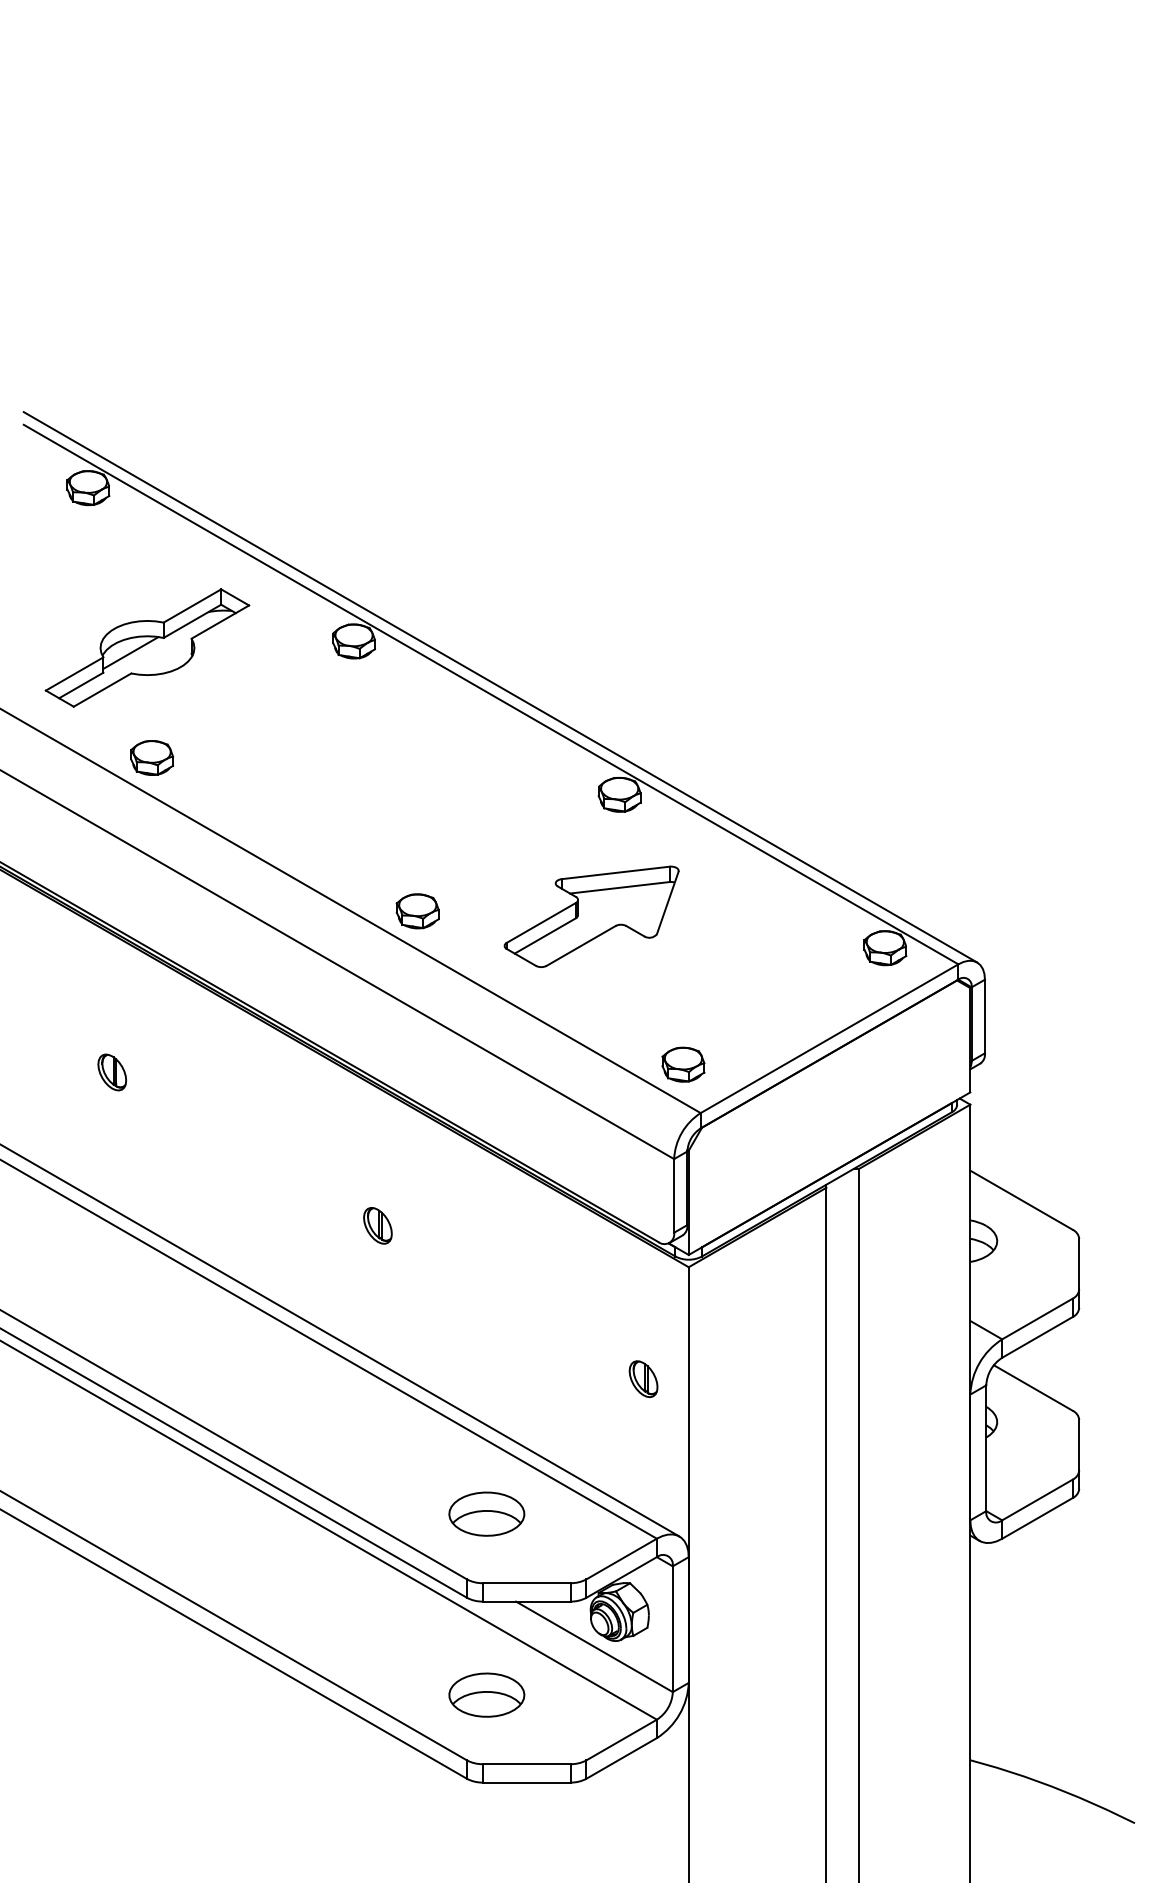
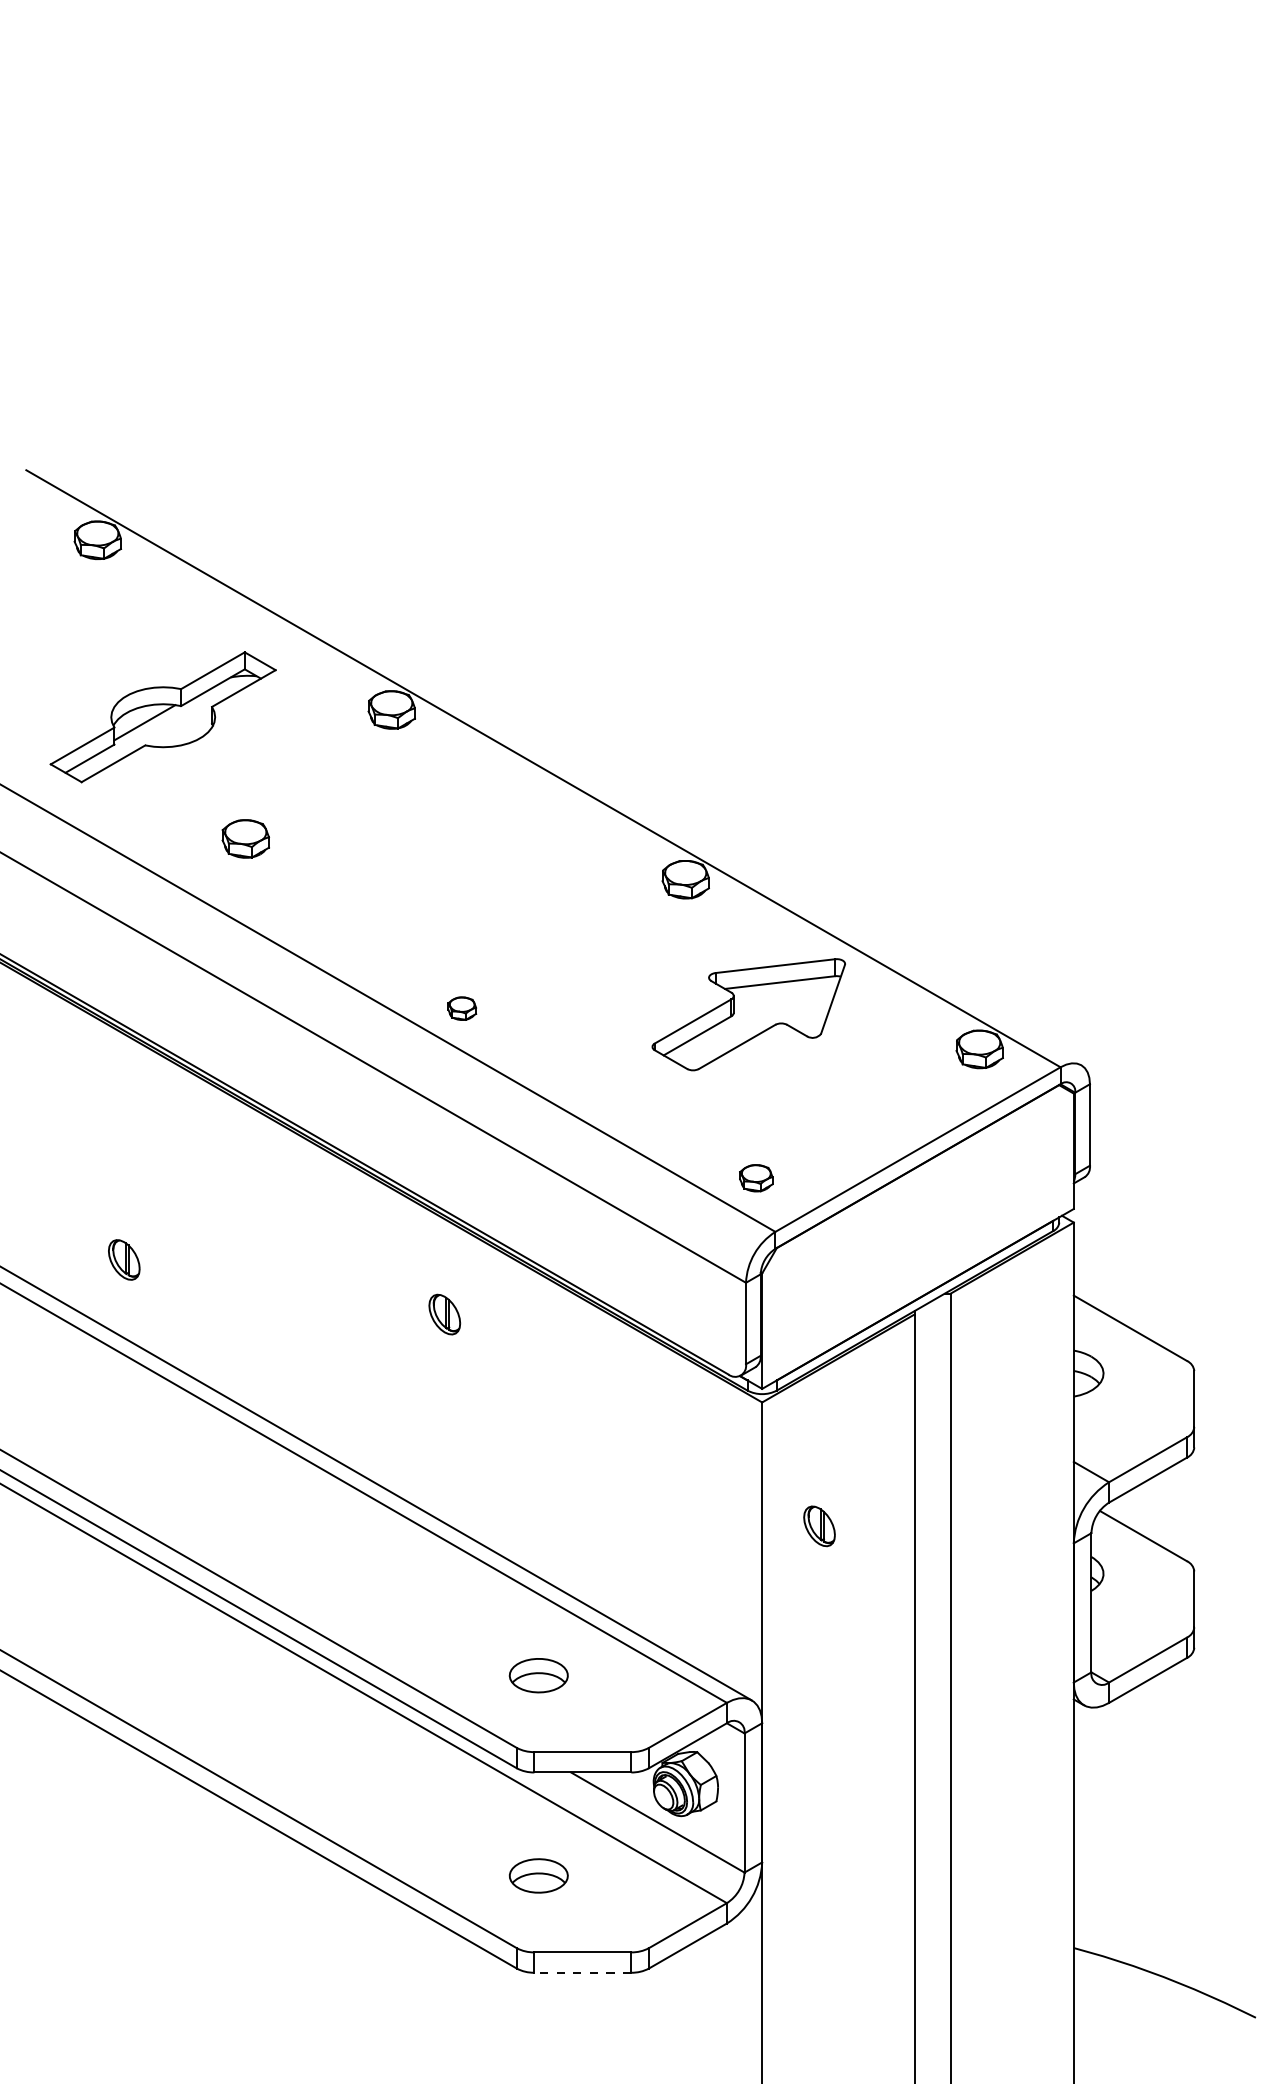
line: (500, 687) -> (553, 760), removed
part: (152, 757) -> (246, 838), moved
part: (417, 911) -> (462, 1008), size x0.6
part: (591, 916) -> (748, 1014), moved
part: (683, 1064) -> (756, 1178), size x0.7
part: (112, 1072) -> (124, 1260), moved
part: (377, 1225) -> (444, 1314), moved
part: (643, 1379) -> (819, 1526), moved
part: (486, 1513) -> (538, 1674), size x0.7
part: (486, 1694) -> (538, 1875), size x0.7
line: (526, 1782) -> (582, 1972), solid -> dashed

